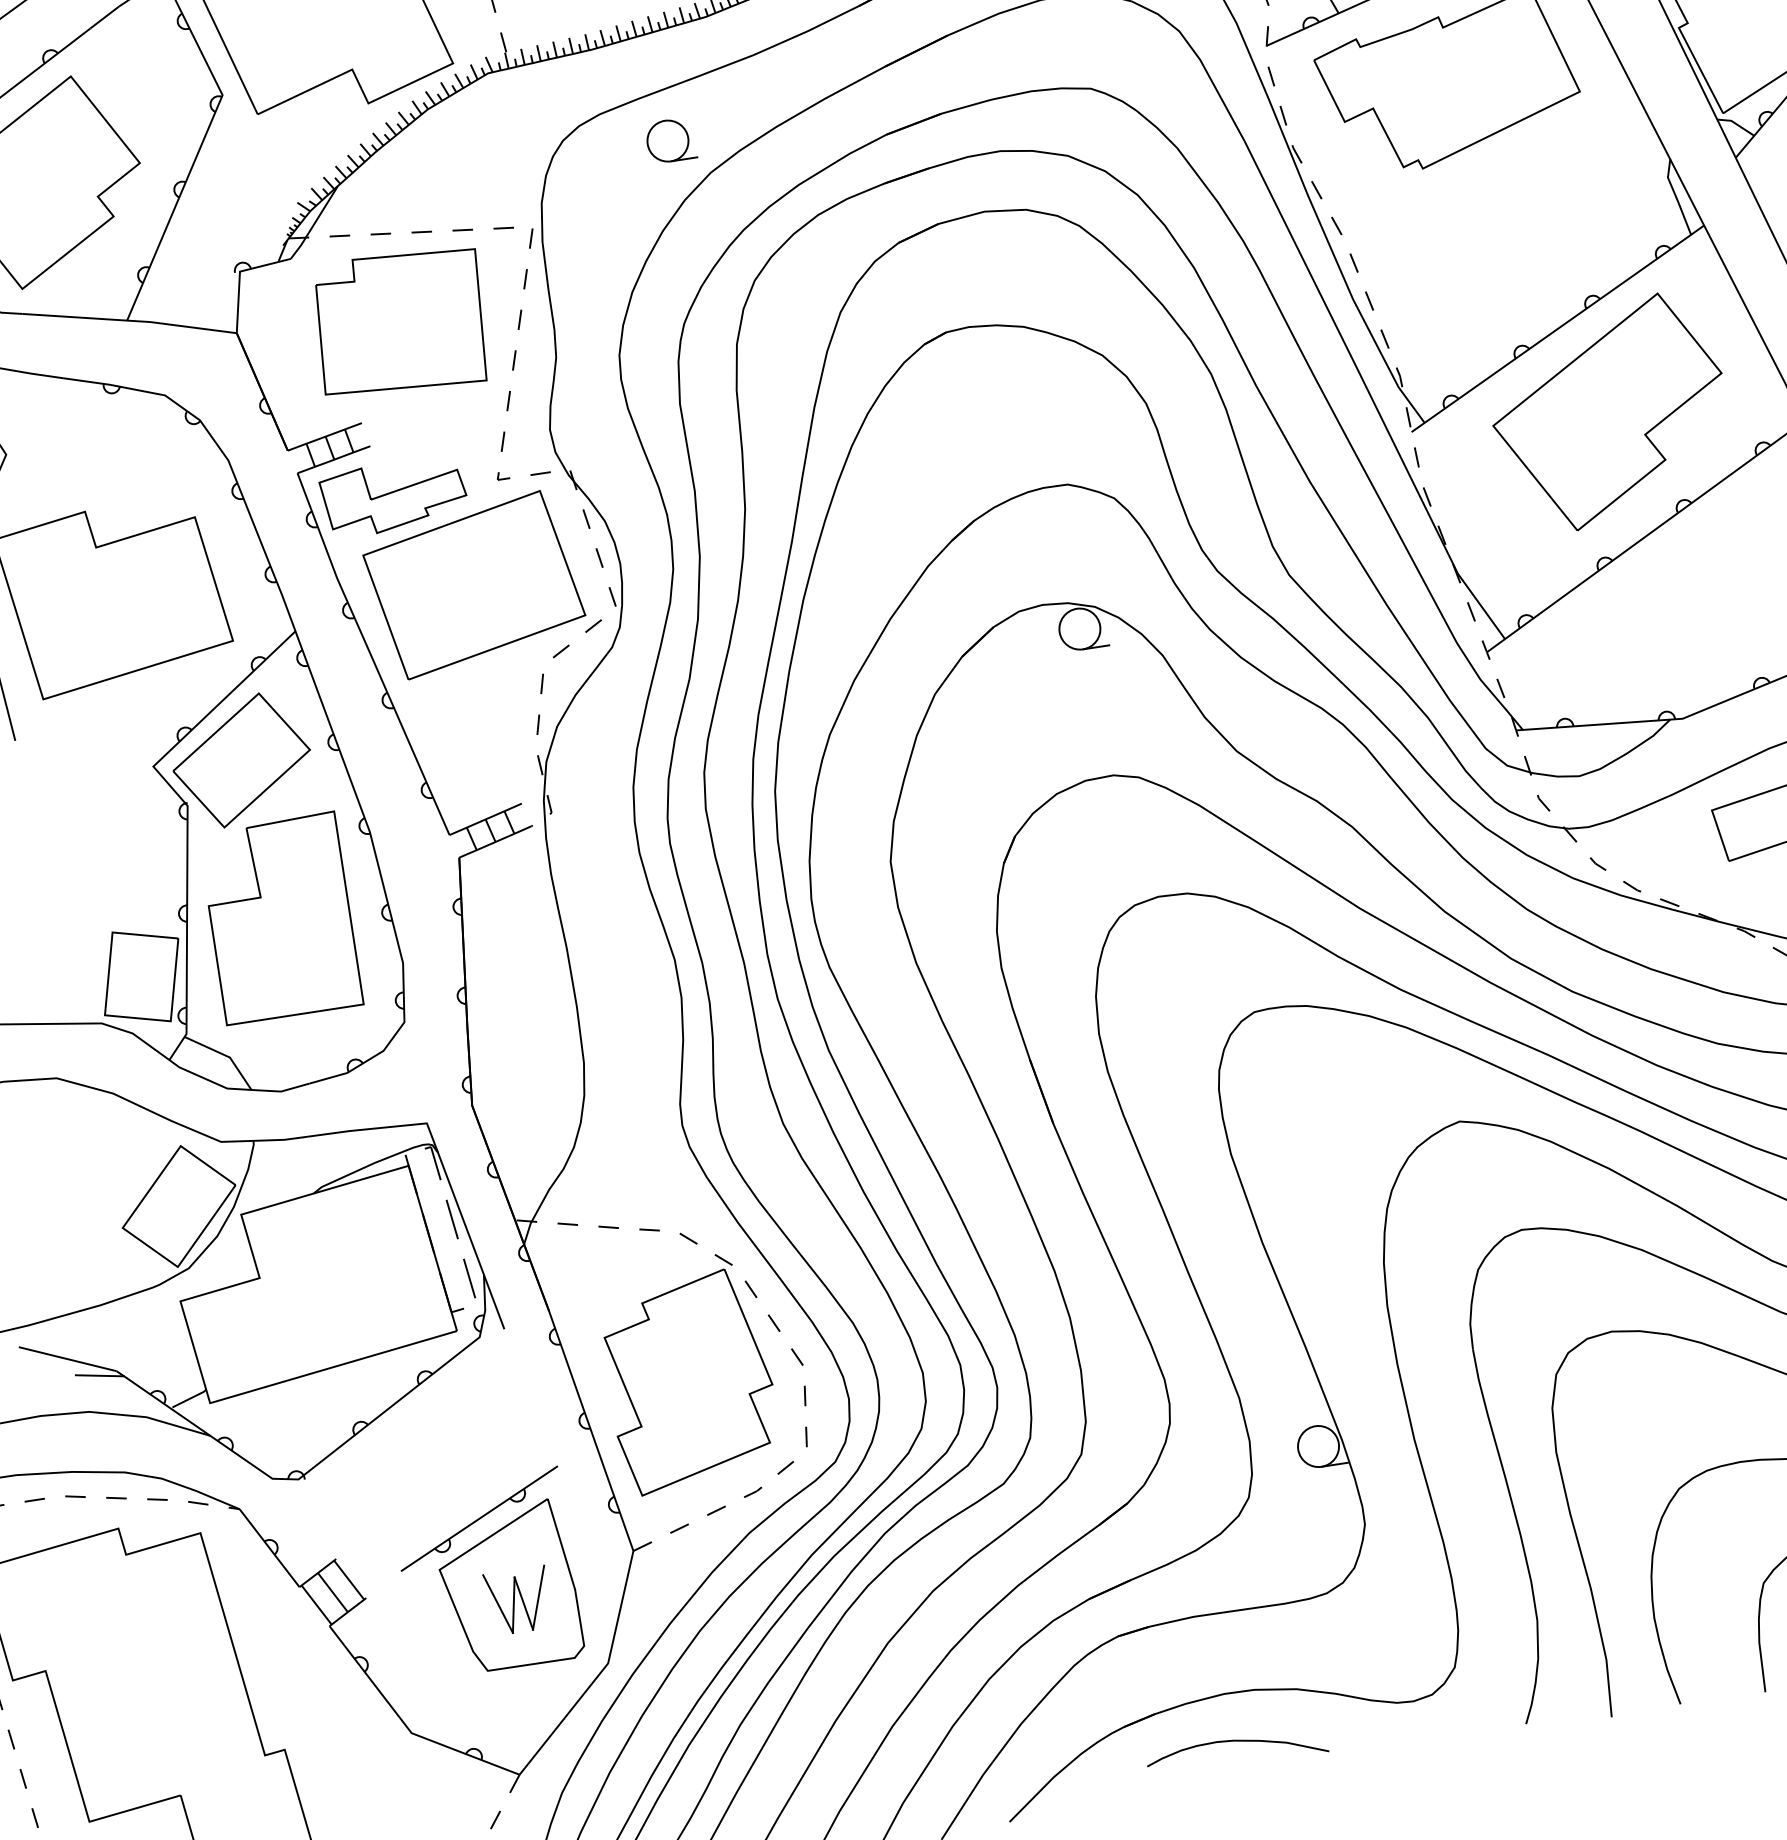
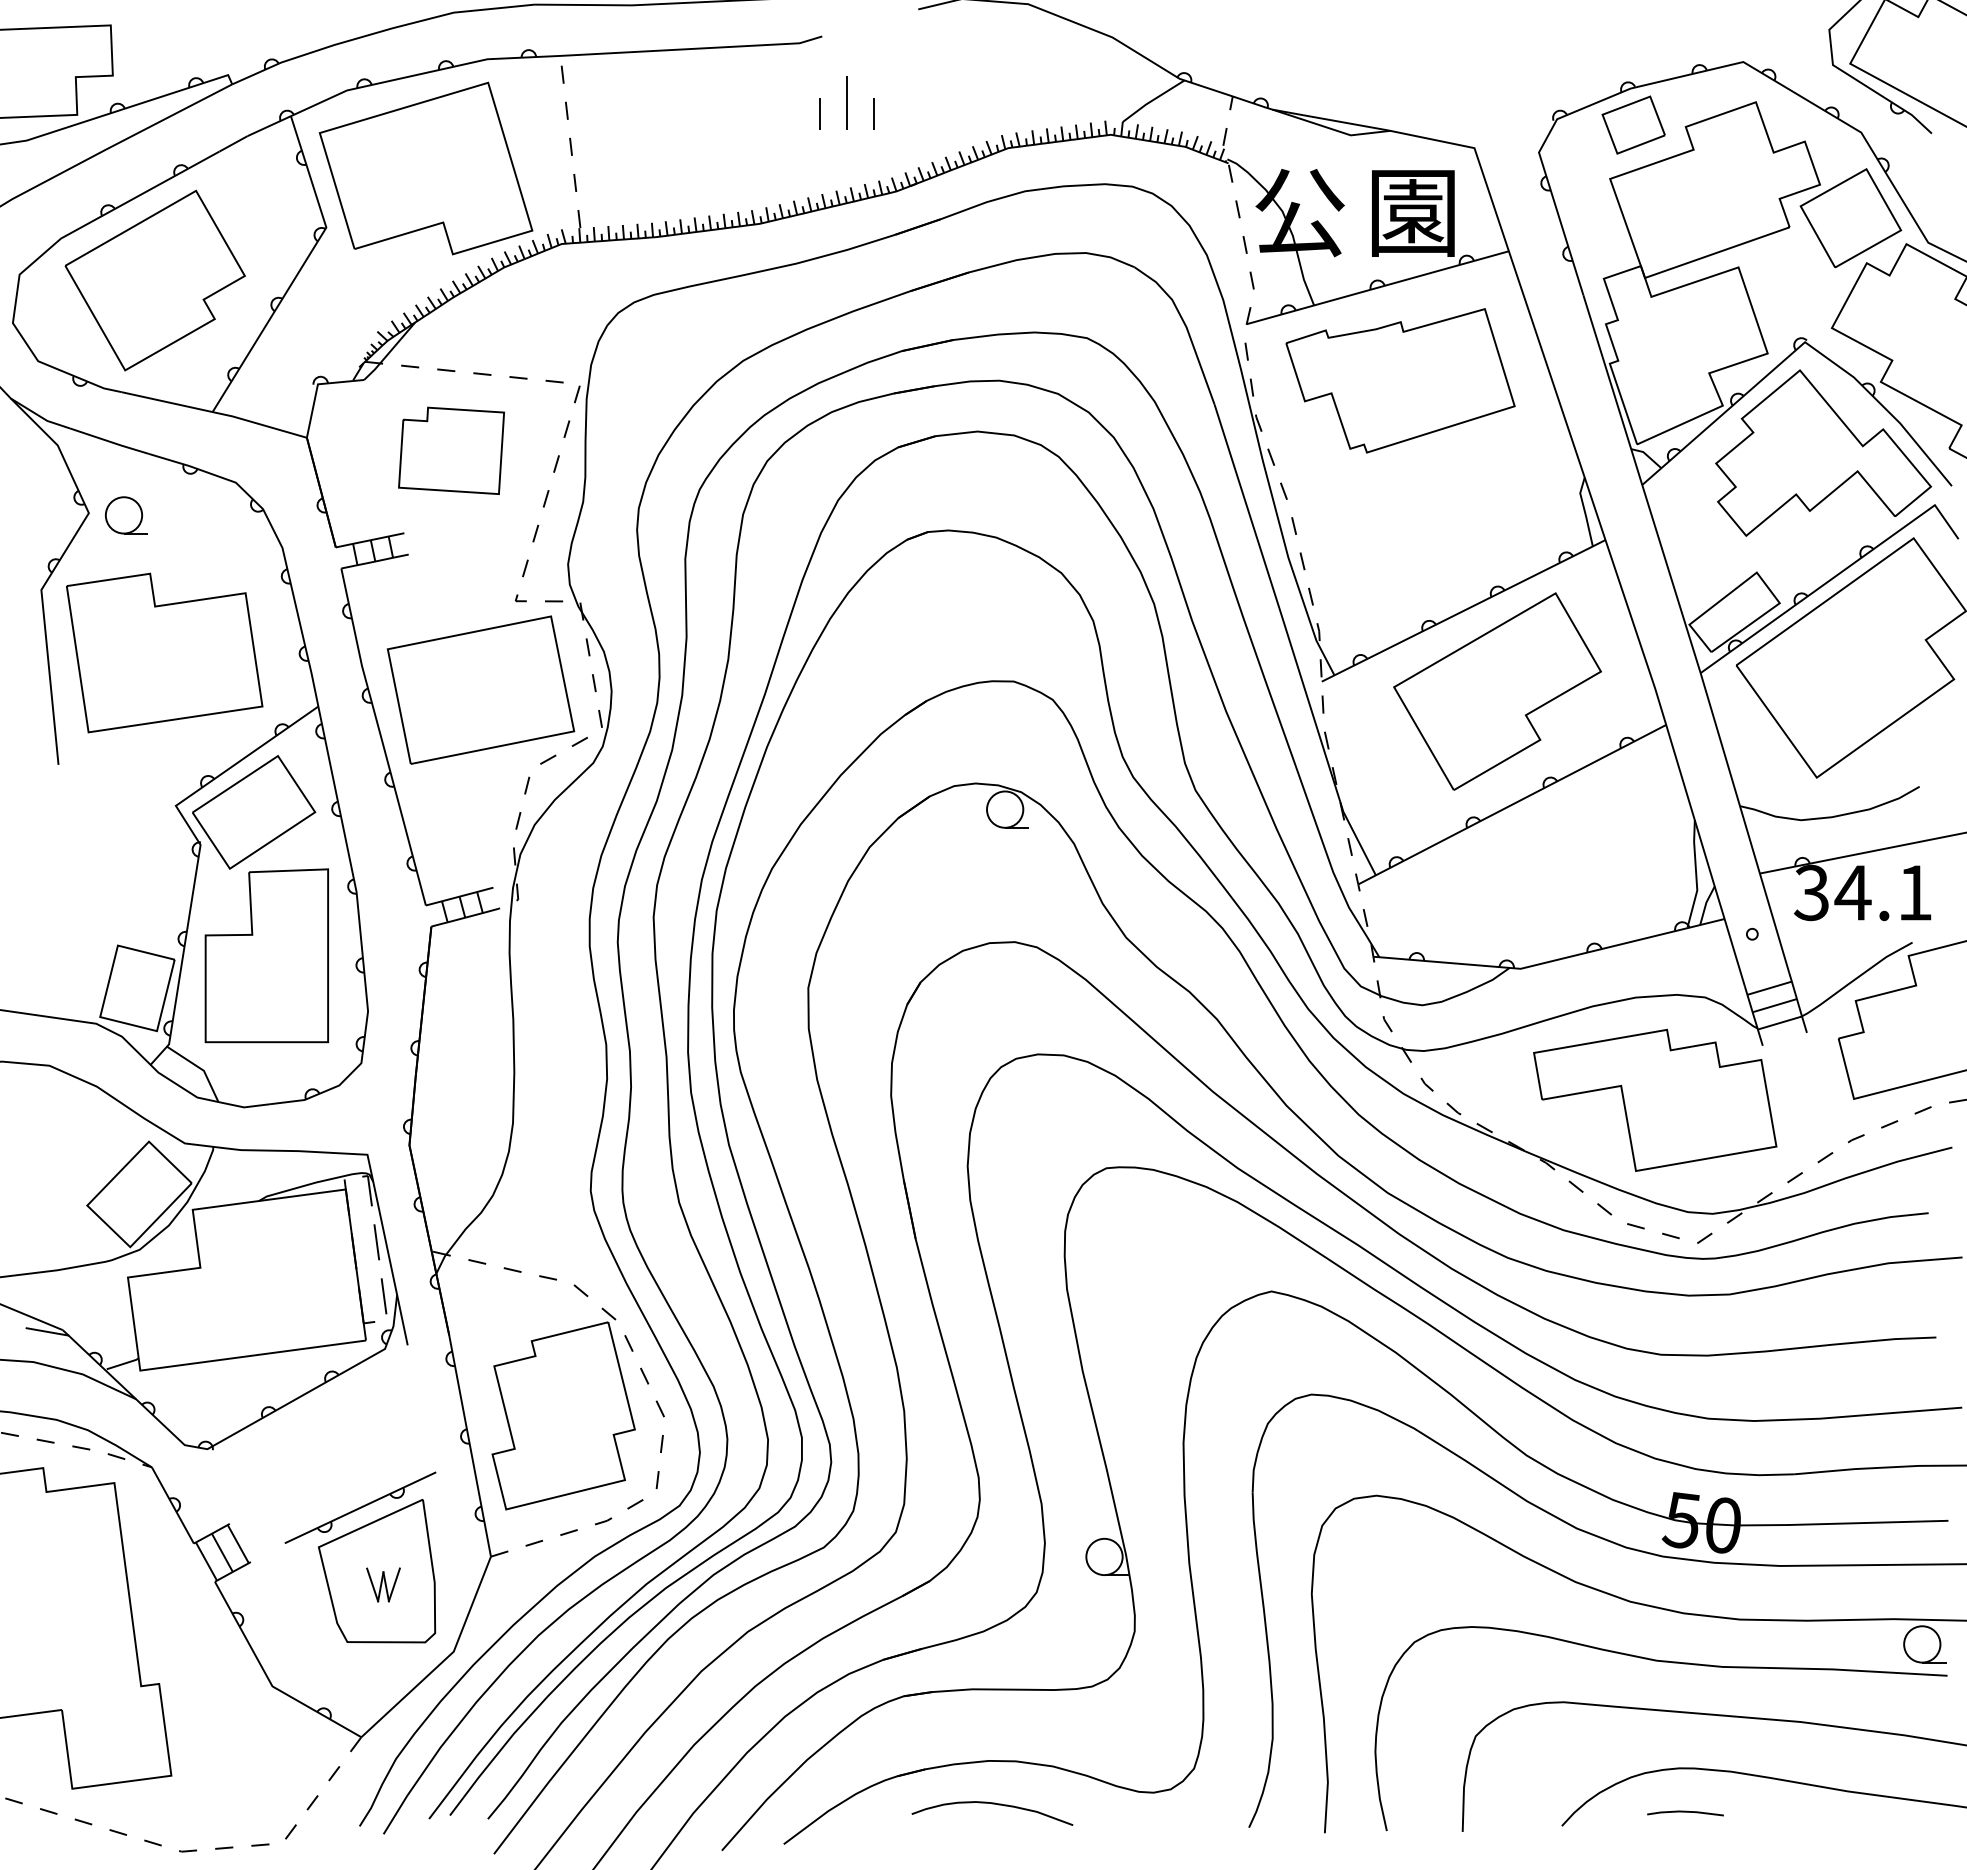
part: (670, 140) -> (126, 515), moved
part: (400, 322) -> (451, 450), size x0.7
part: (393, 496) -> (422, 601), removed
part: (518, 1600) -> (383, 1584), size x0.6

